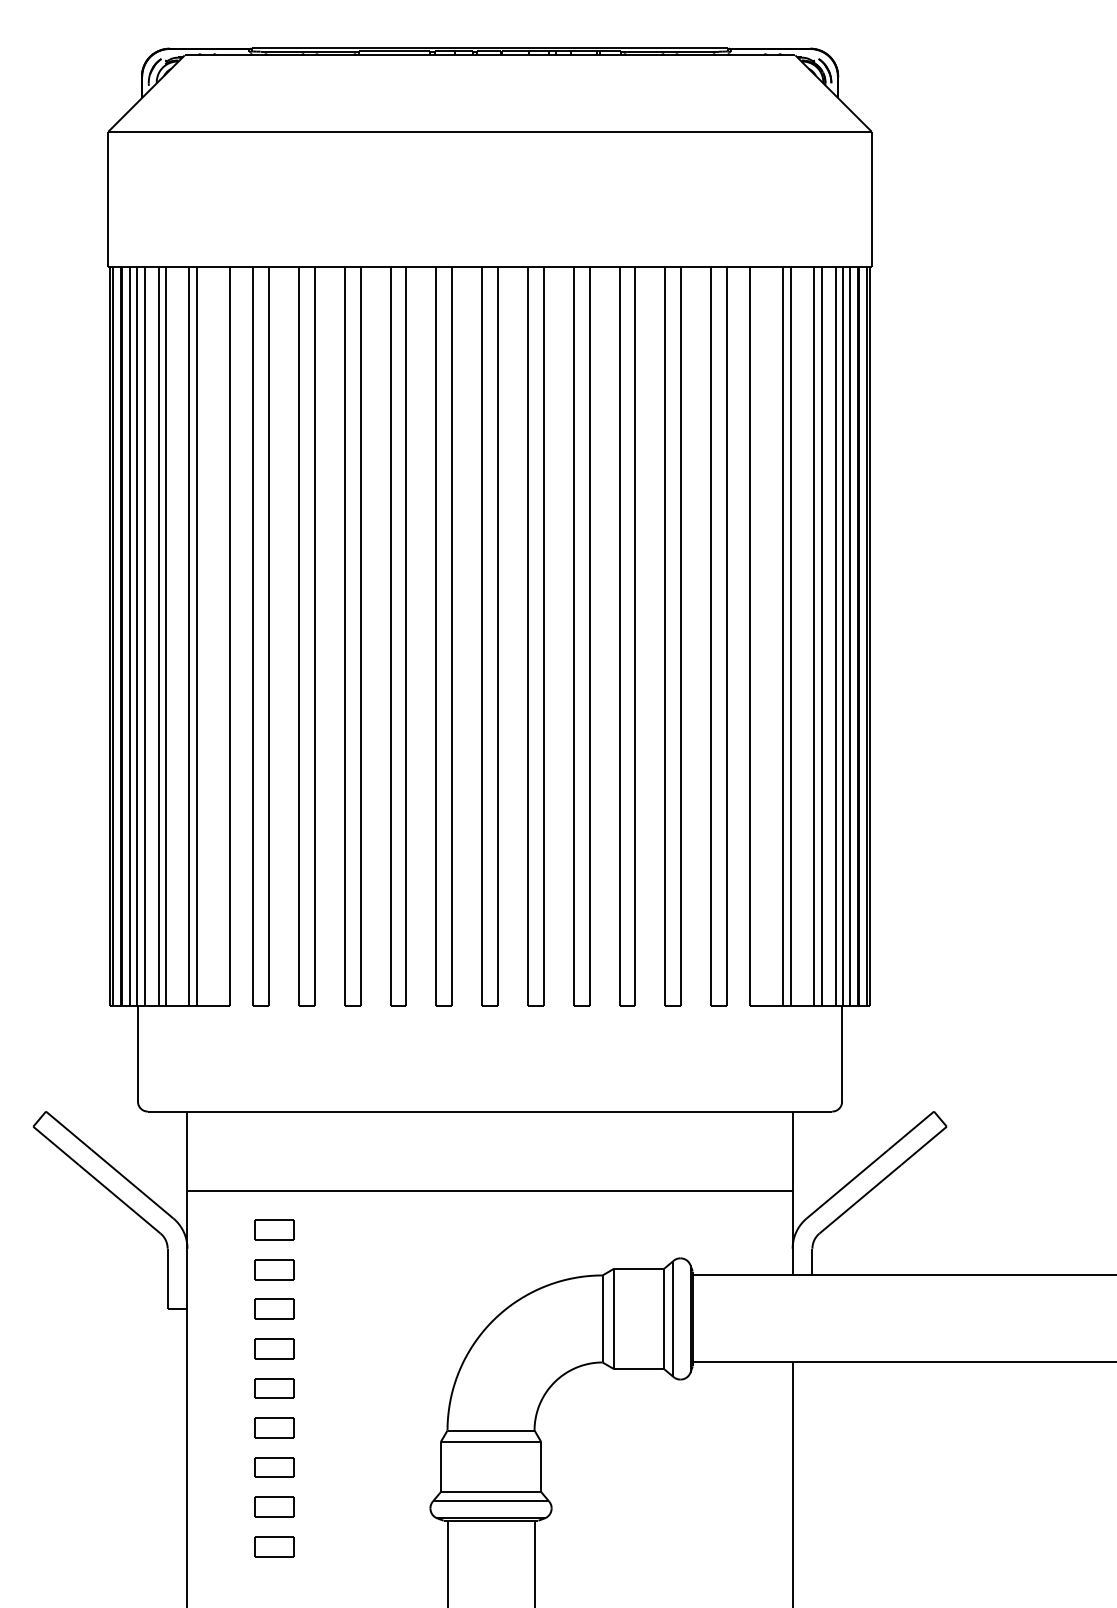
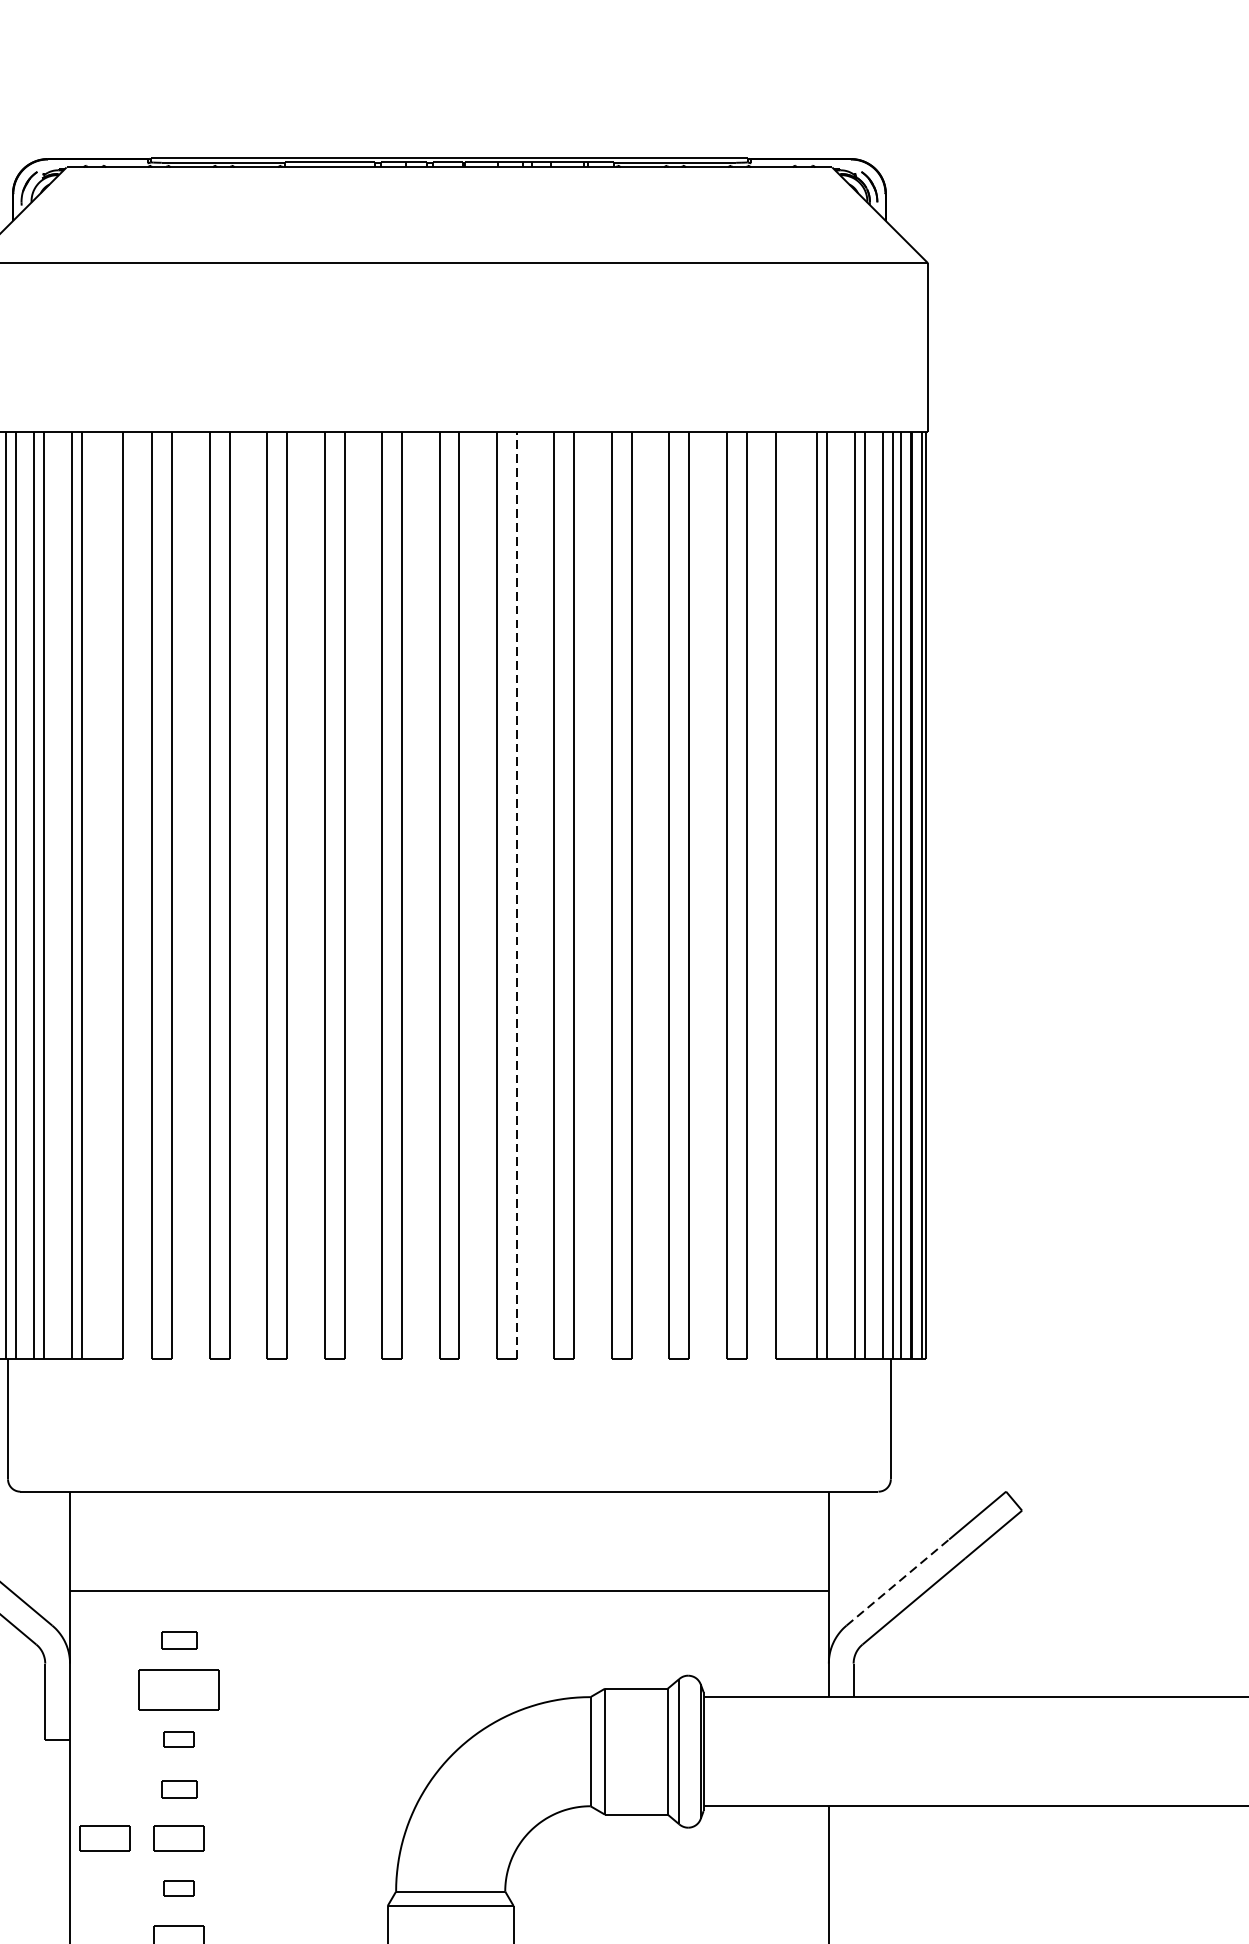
line: (543, 636) -> (516, 896), solid -> dashed
line: (848, 1183) -> (898, 1581), solid -> dashed
part: (274, 1229) -> (179, 1639), size x0.7
part: (274, 1269) -> (179, 1689), size x1.6
part: (274, 1308) -> (179, 1738), size x0.6
part: (274, 1348) -> (179, 1788), size x0.7
part: (215, 1388) -> (105, 1838), added
part: (274, 1427) -> (179, 1887), size x0.6

